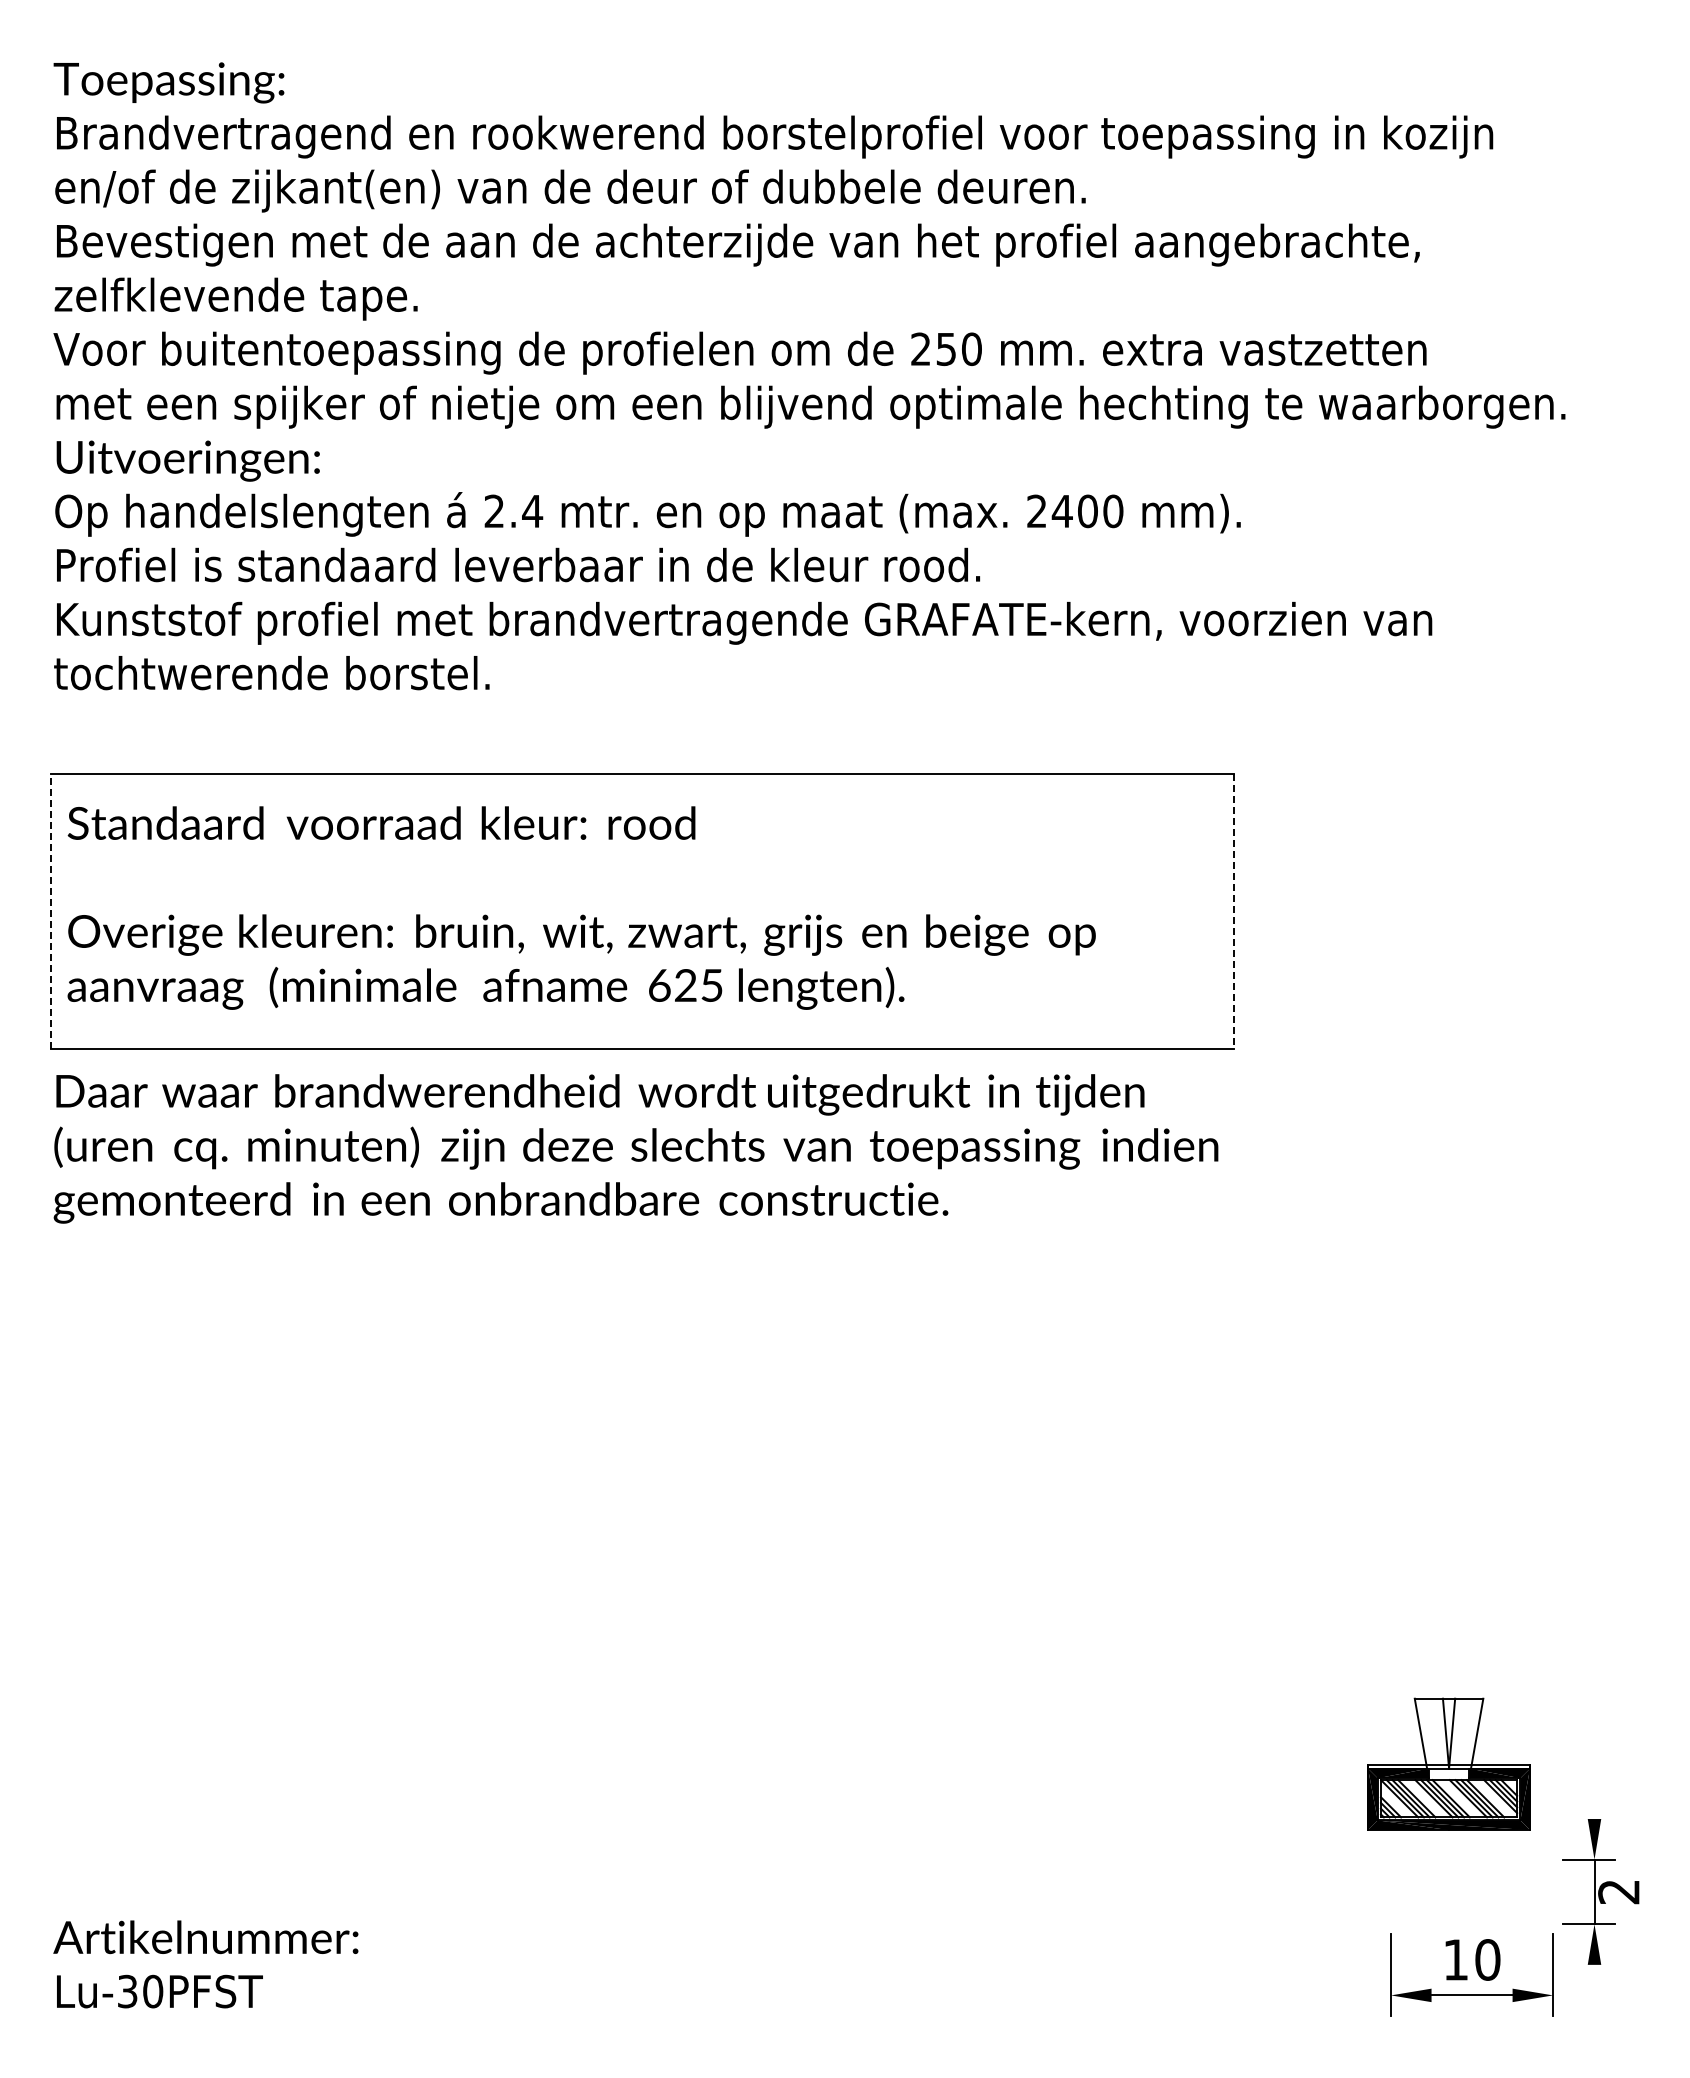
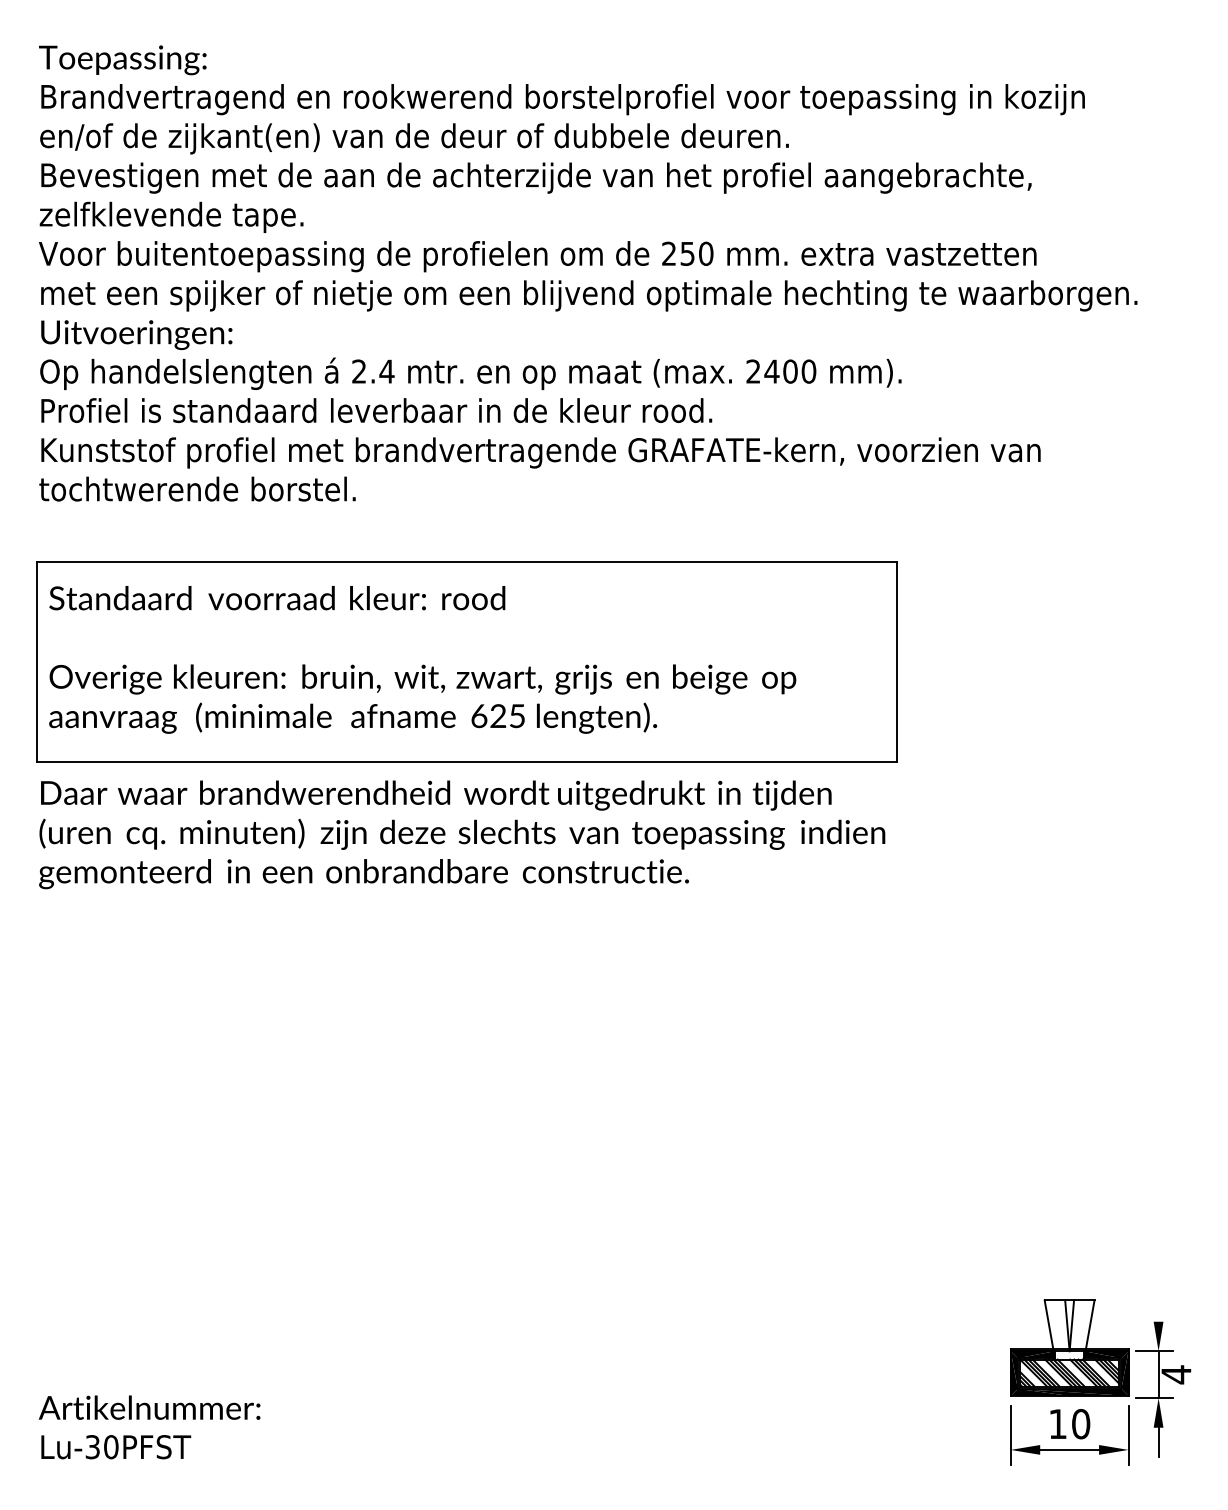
line: (50, 910) -> (36, 661), dashed -> solid
line: (1233, 911) -> (896, 662), dashed -> solid
part: (1448, 1763) -> (1069, 1347), moved
text: (1618, 1891) -> (1176, 1374), 2 -> 4
line: (1594, 1984) -> (1158, 1442), added

